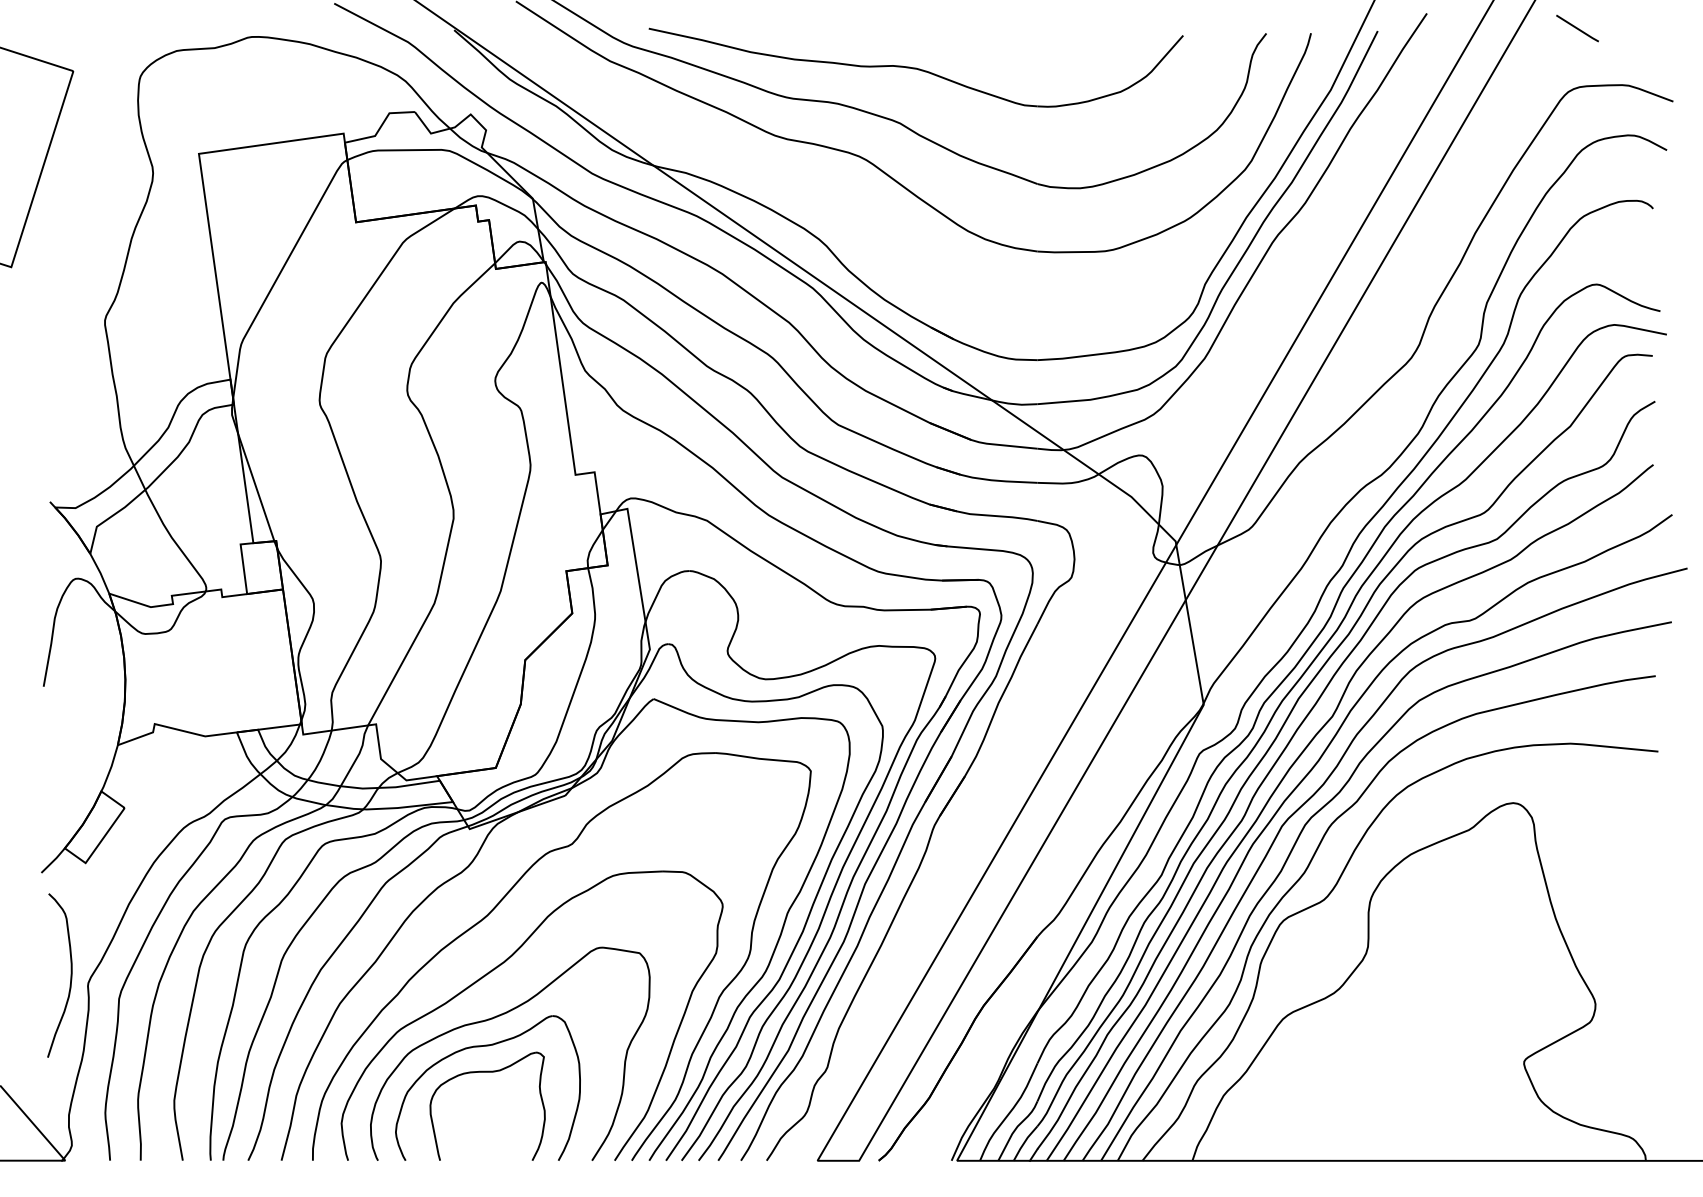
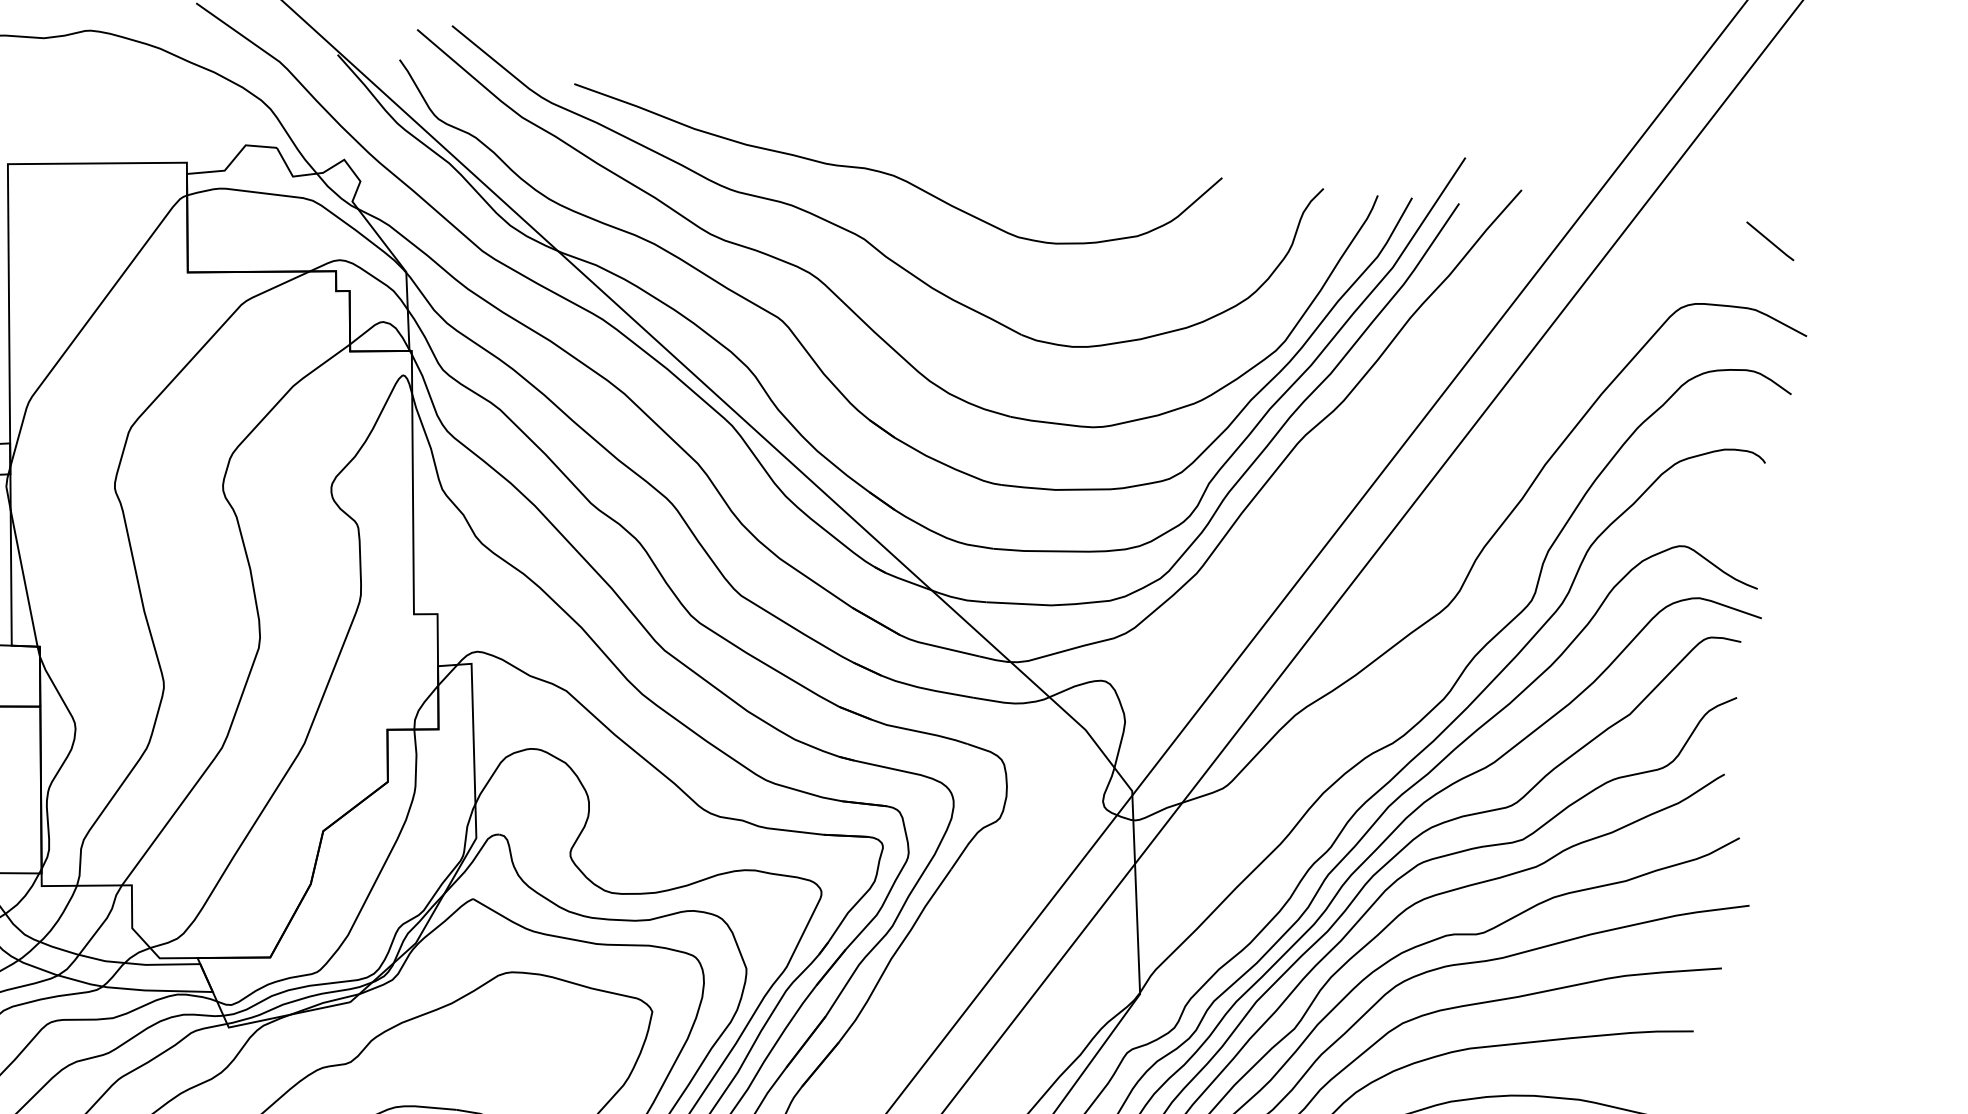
line: (1577, 28) -> (1770, 241), moved
part: (864, 217) -> (806, 347), added

